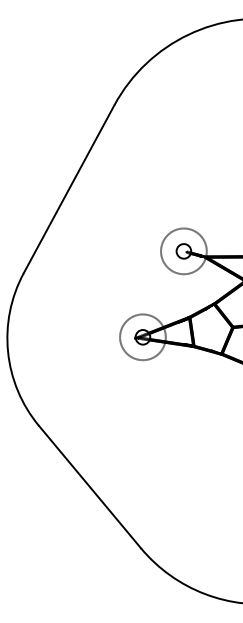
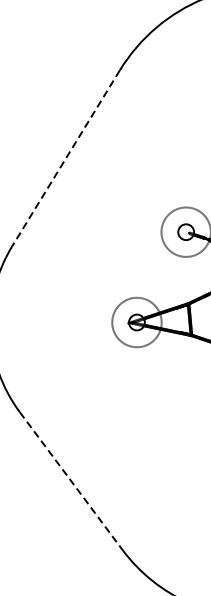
line: (68, 189) -> (65, 158), solid -> dashed
line: (90, 487) -> (71, 481), solid -> dashed

